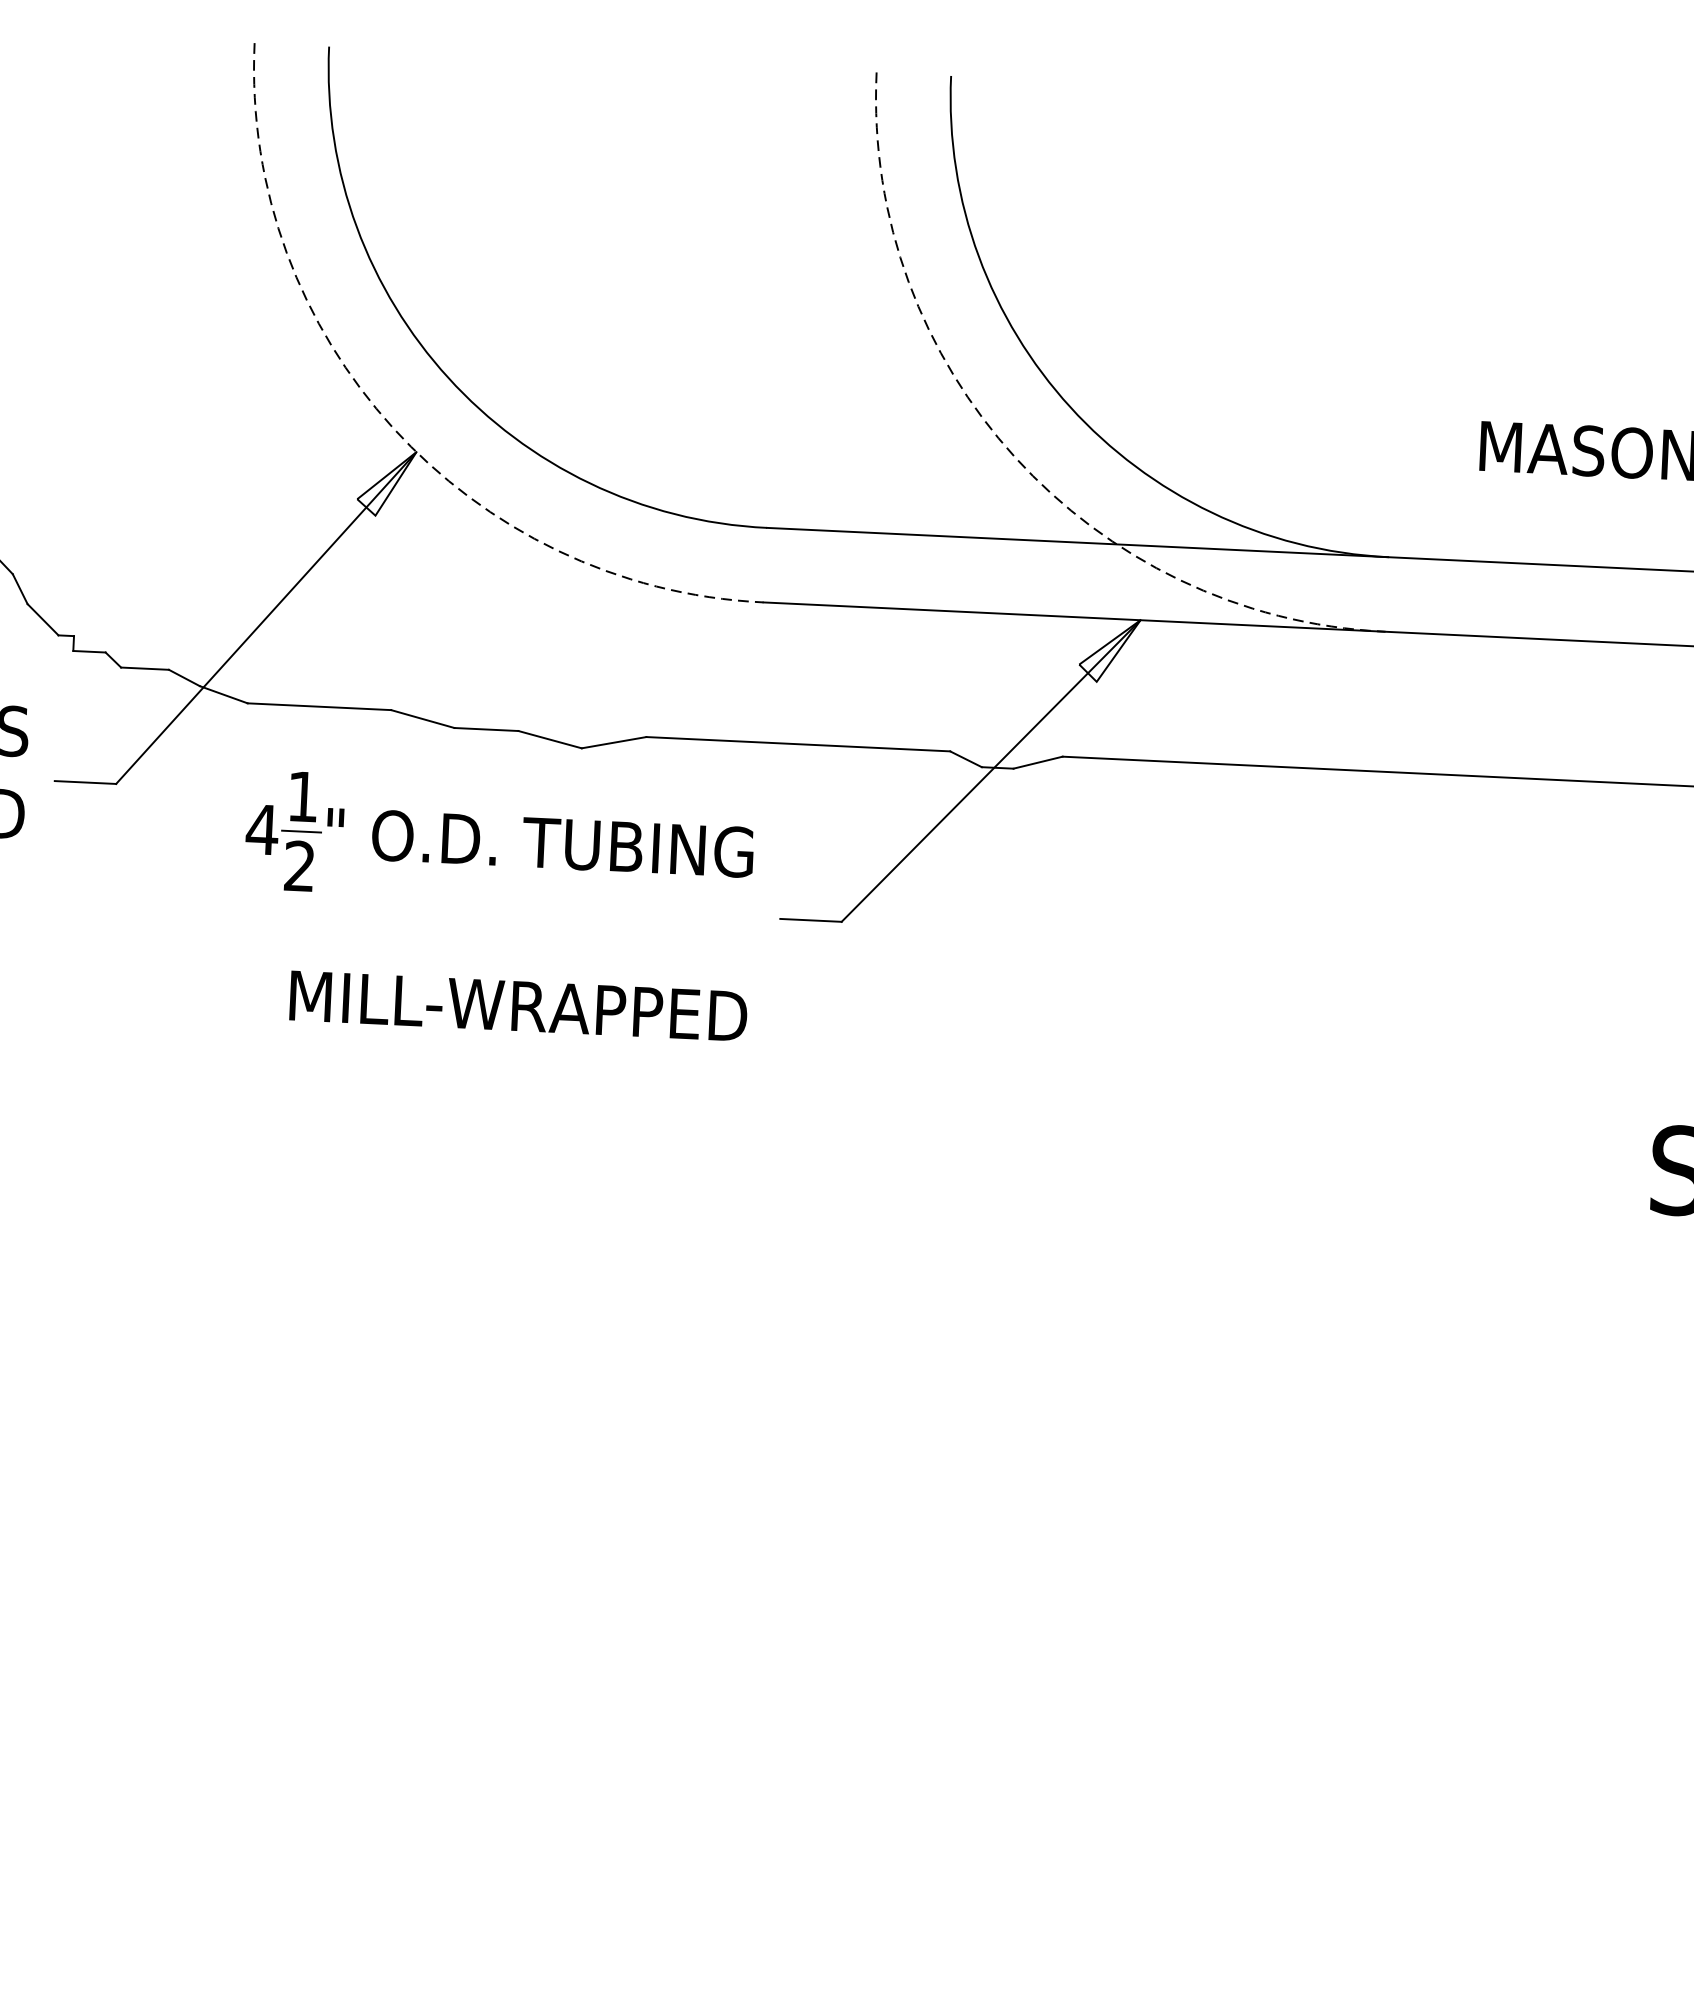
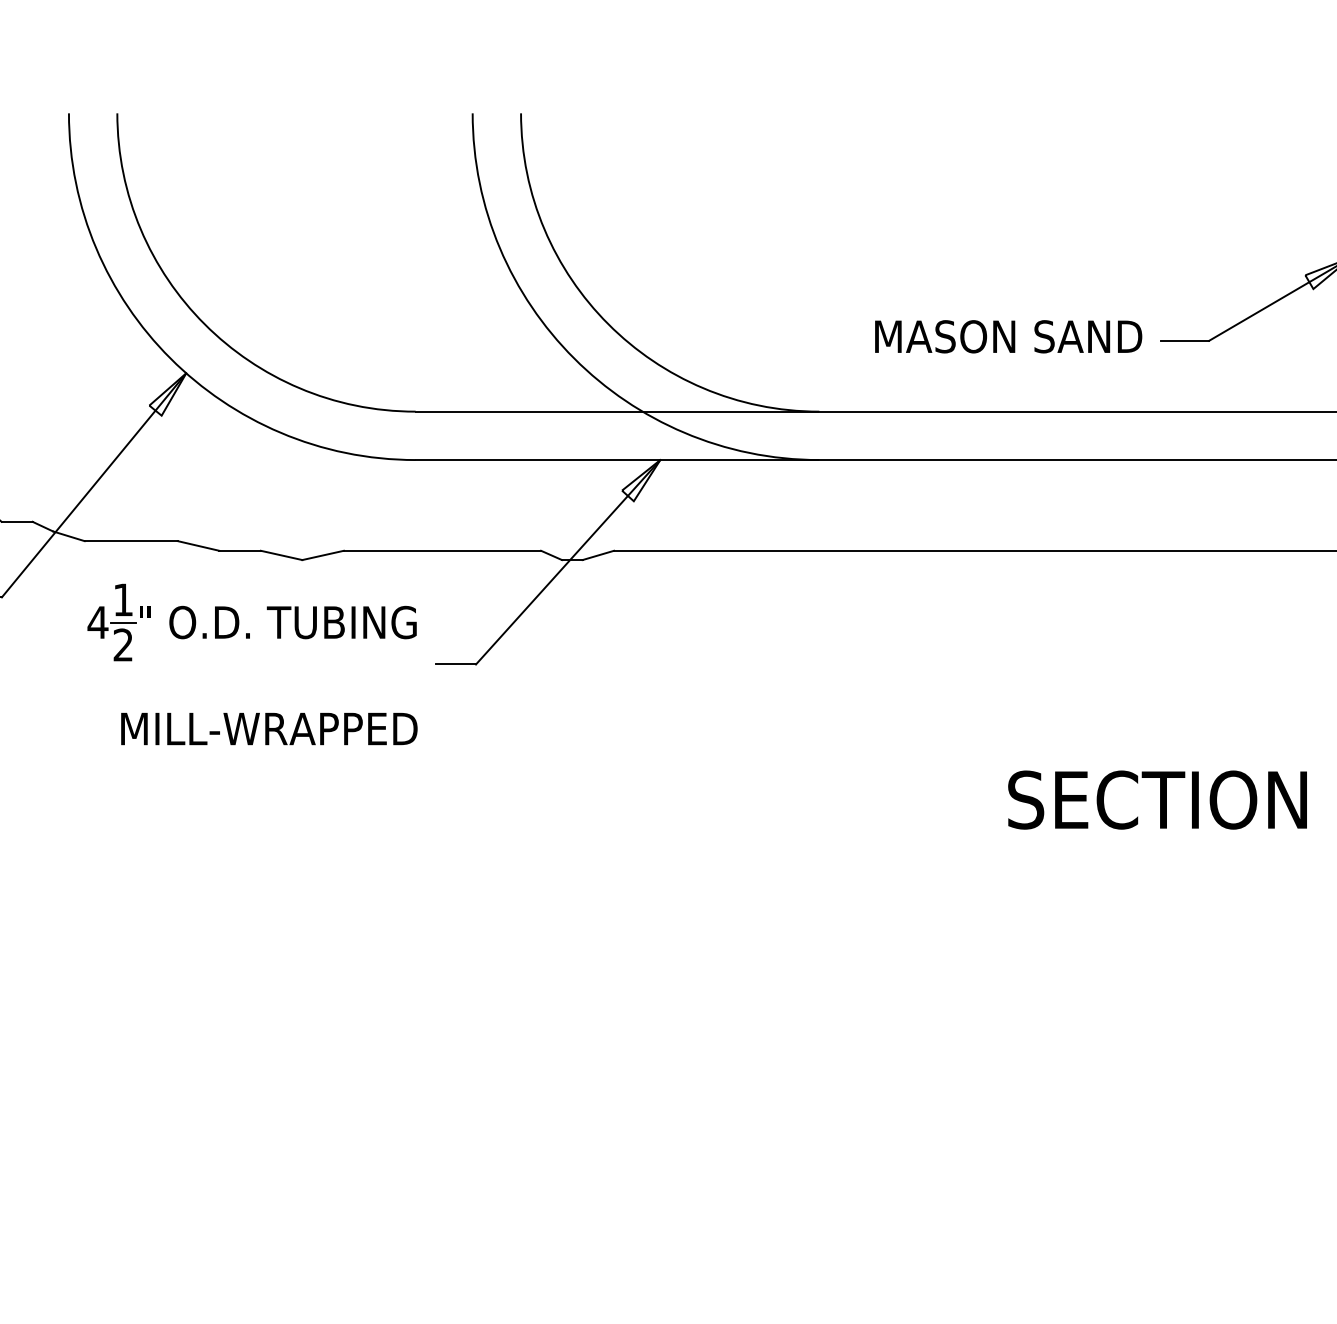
arc: (393, 428) -> (170, 358), dashed -> solid
arc: (1015, 457) -> (574, 358), dashed -> solid

